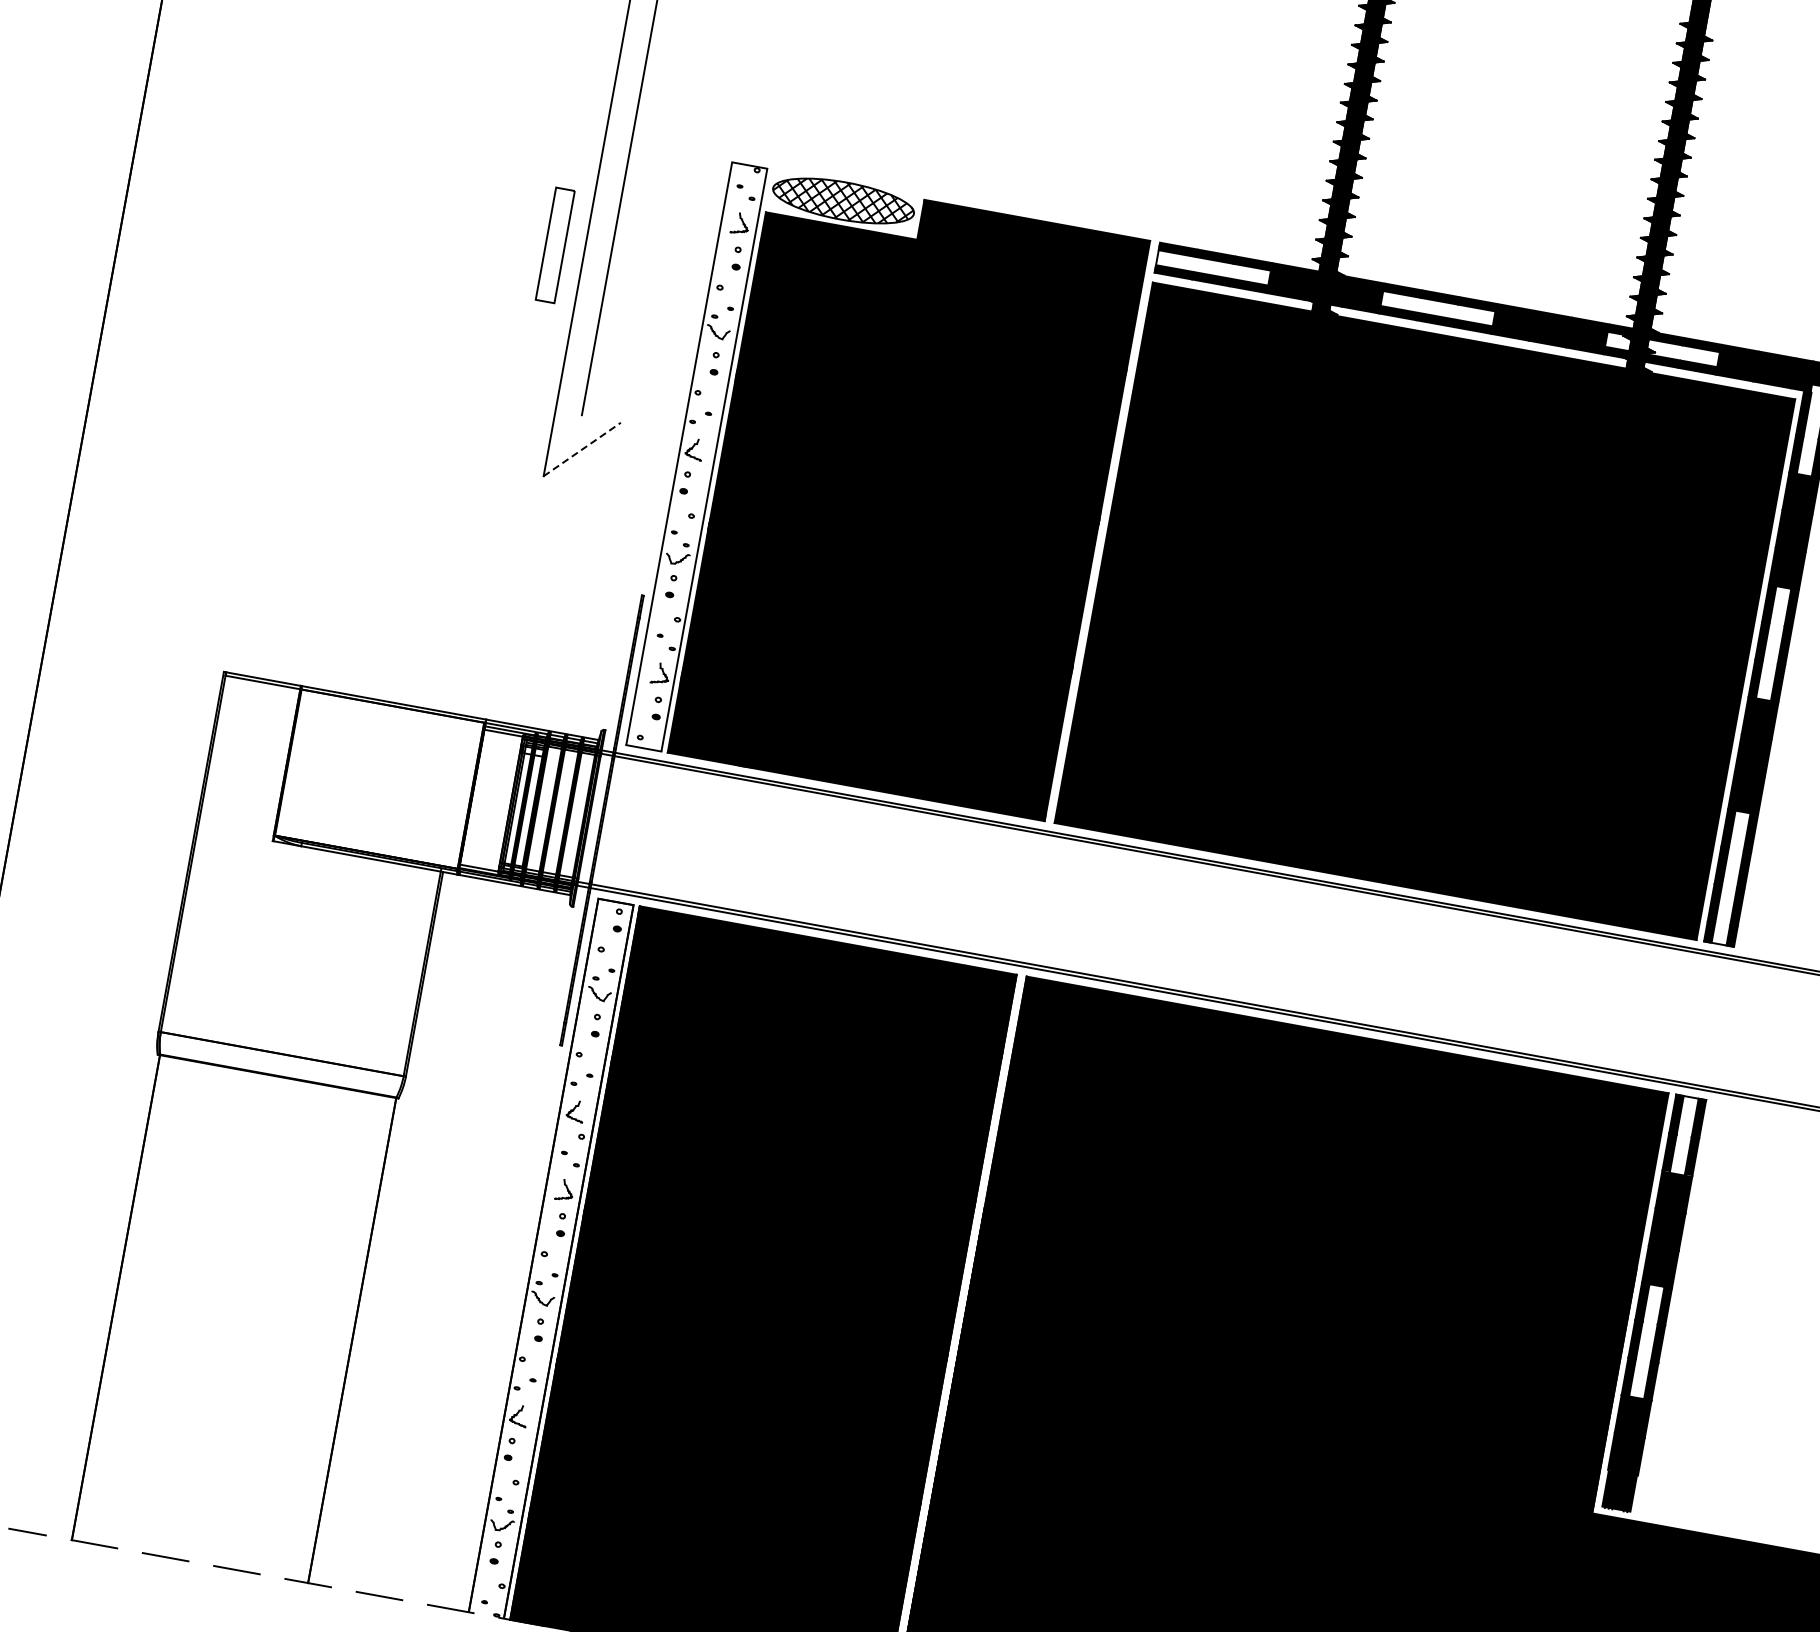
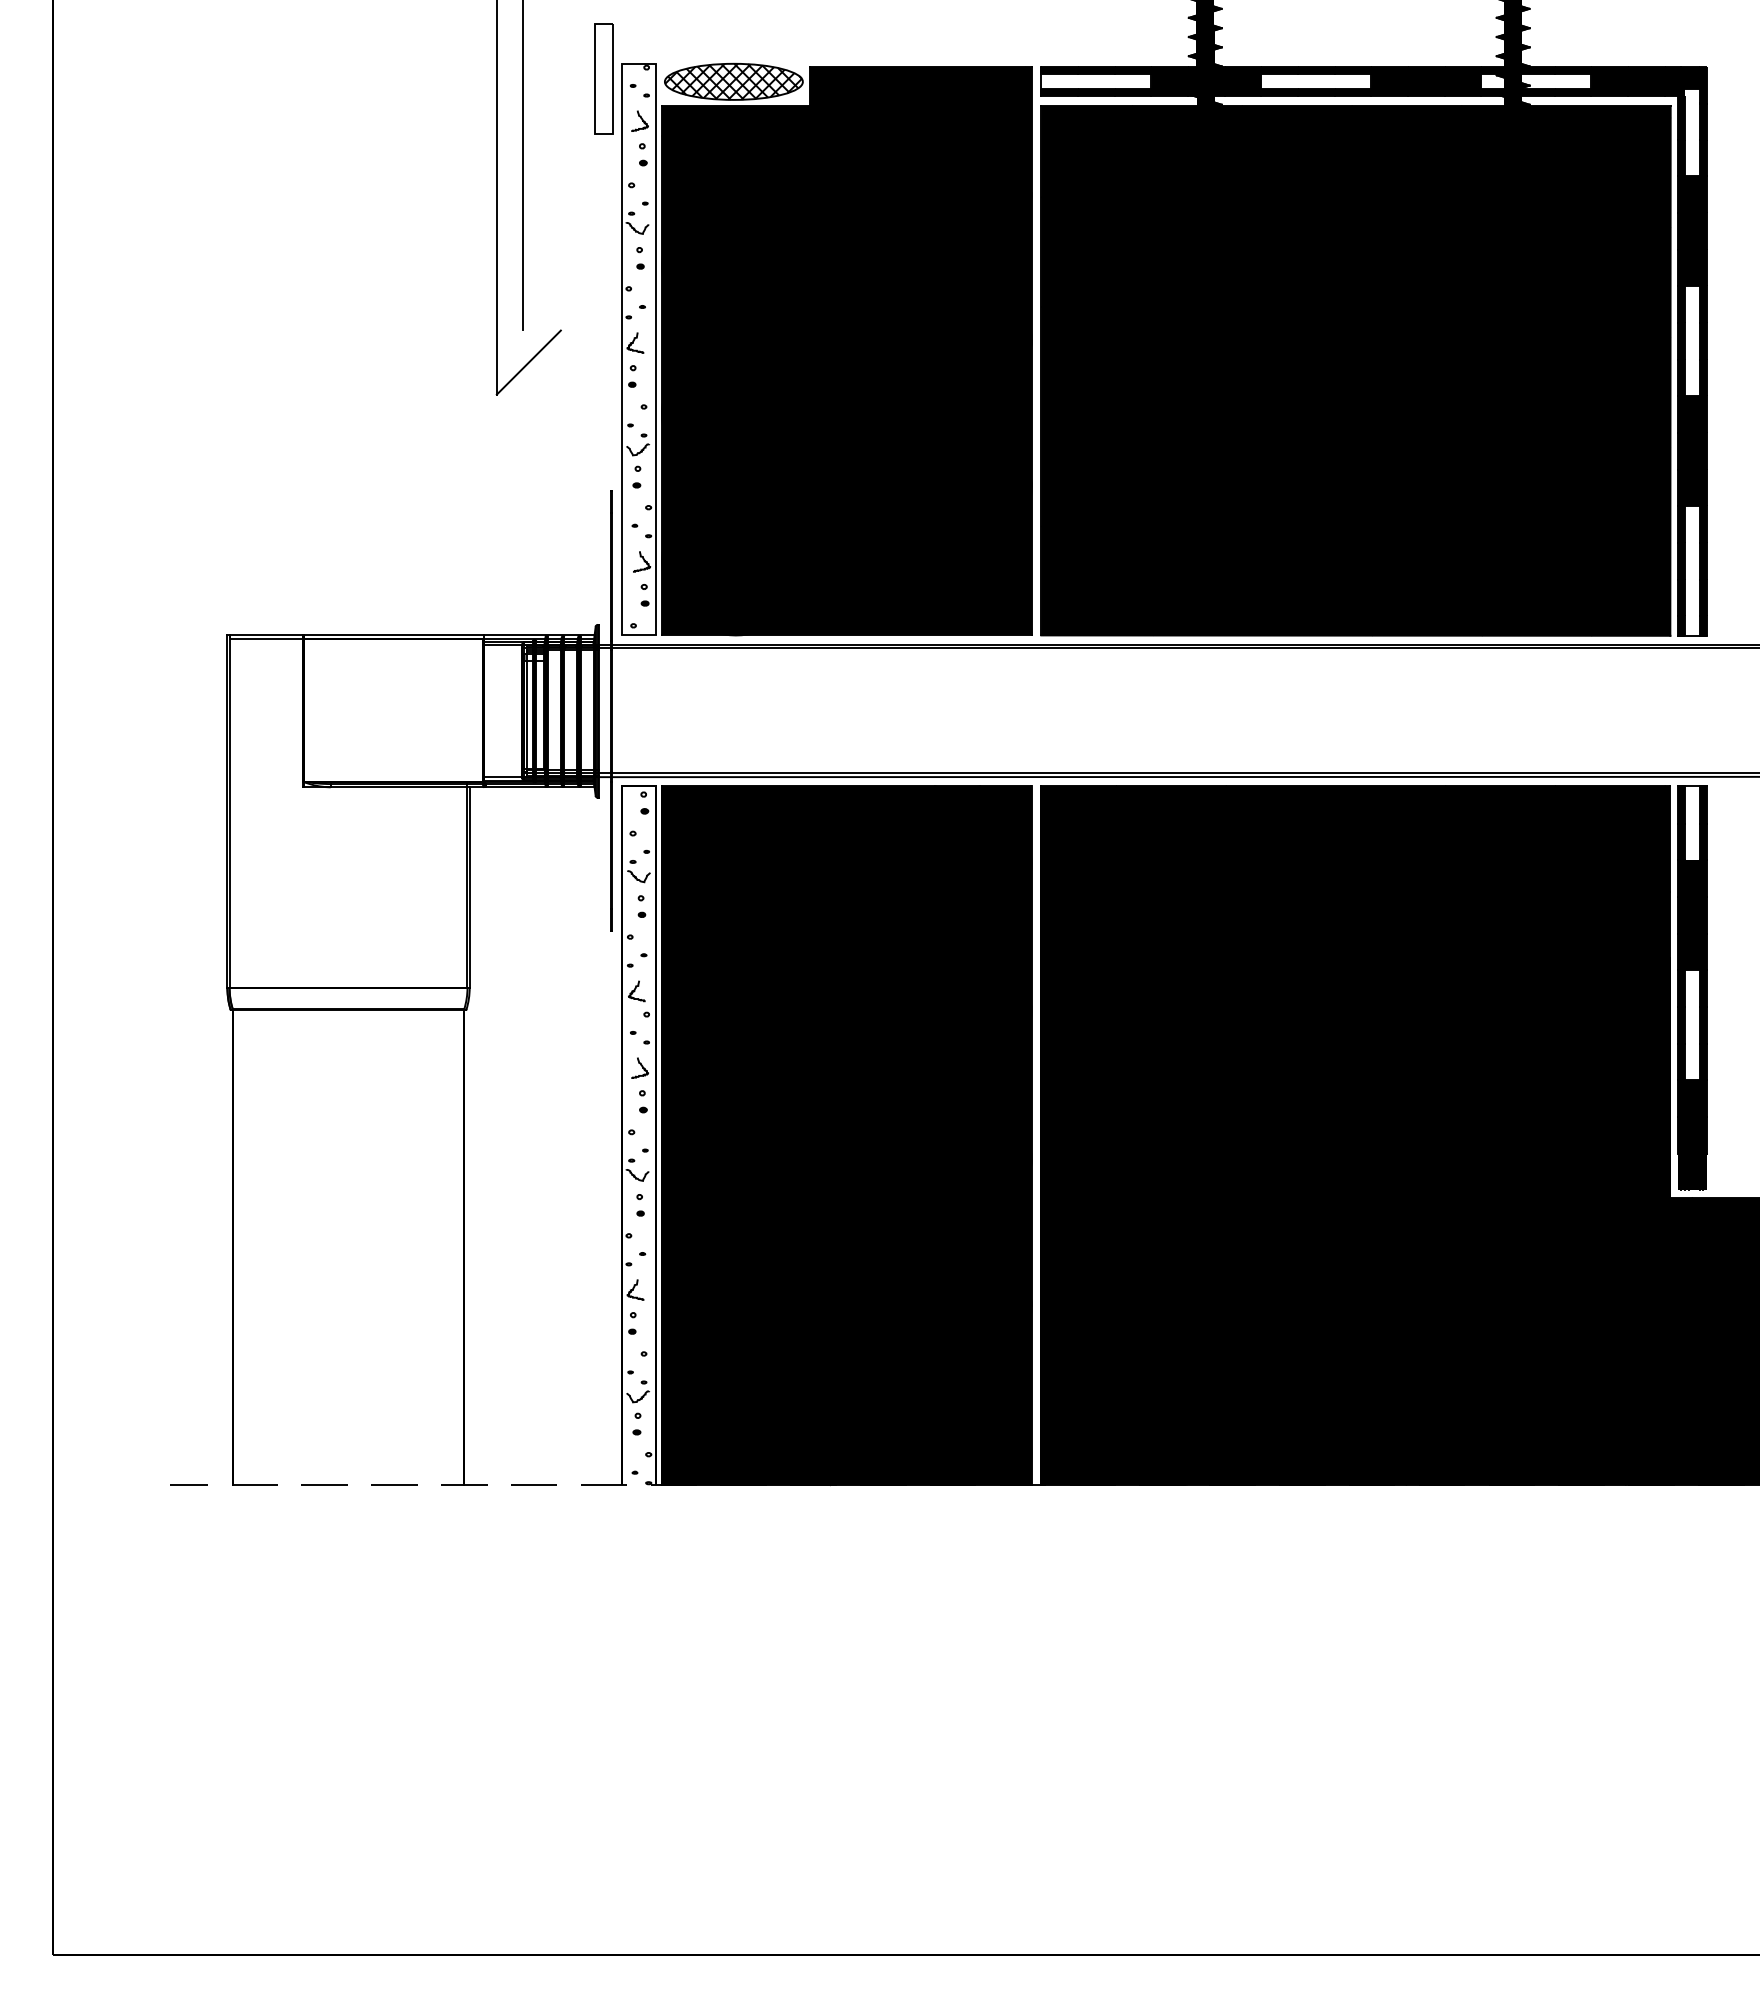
part: (554, 245) -> (603, 78), moved
line: (582, 449) -> (529, 362), dashed -> solid

